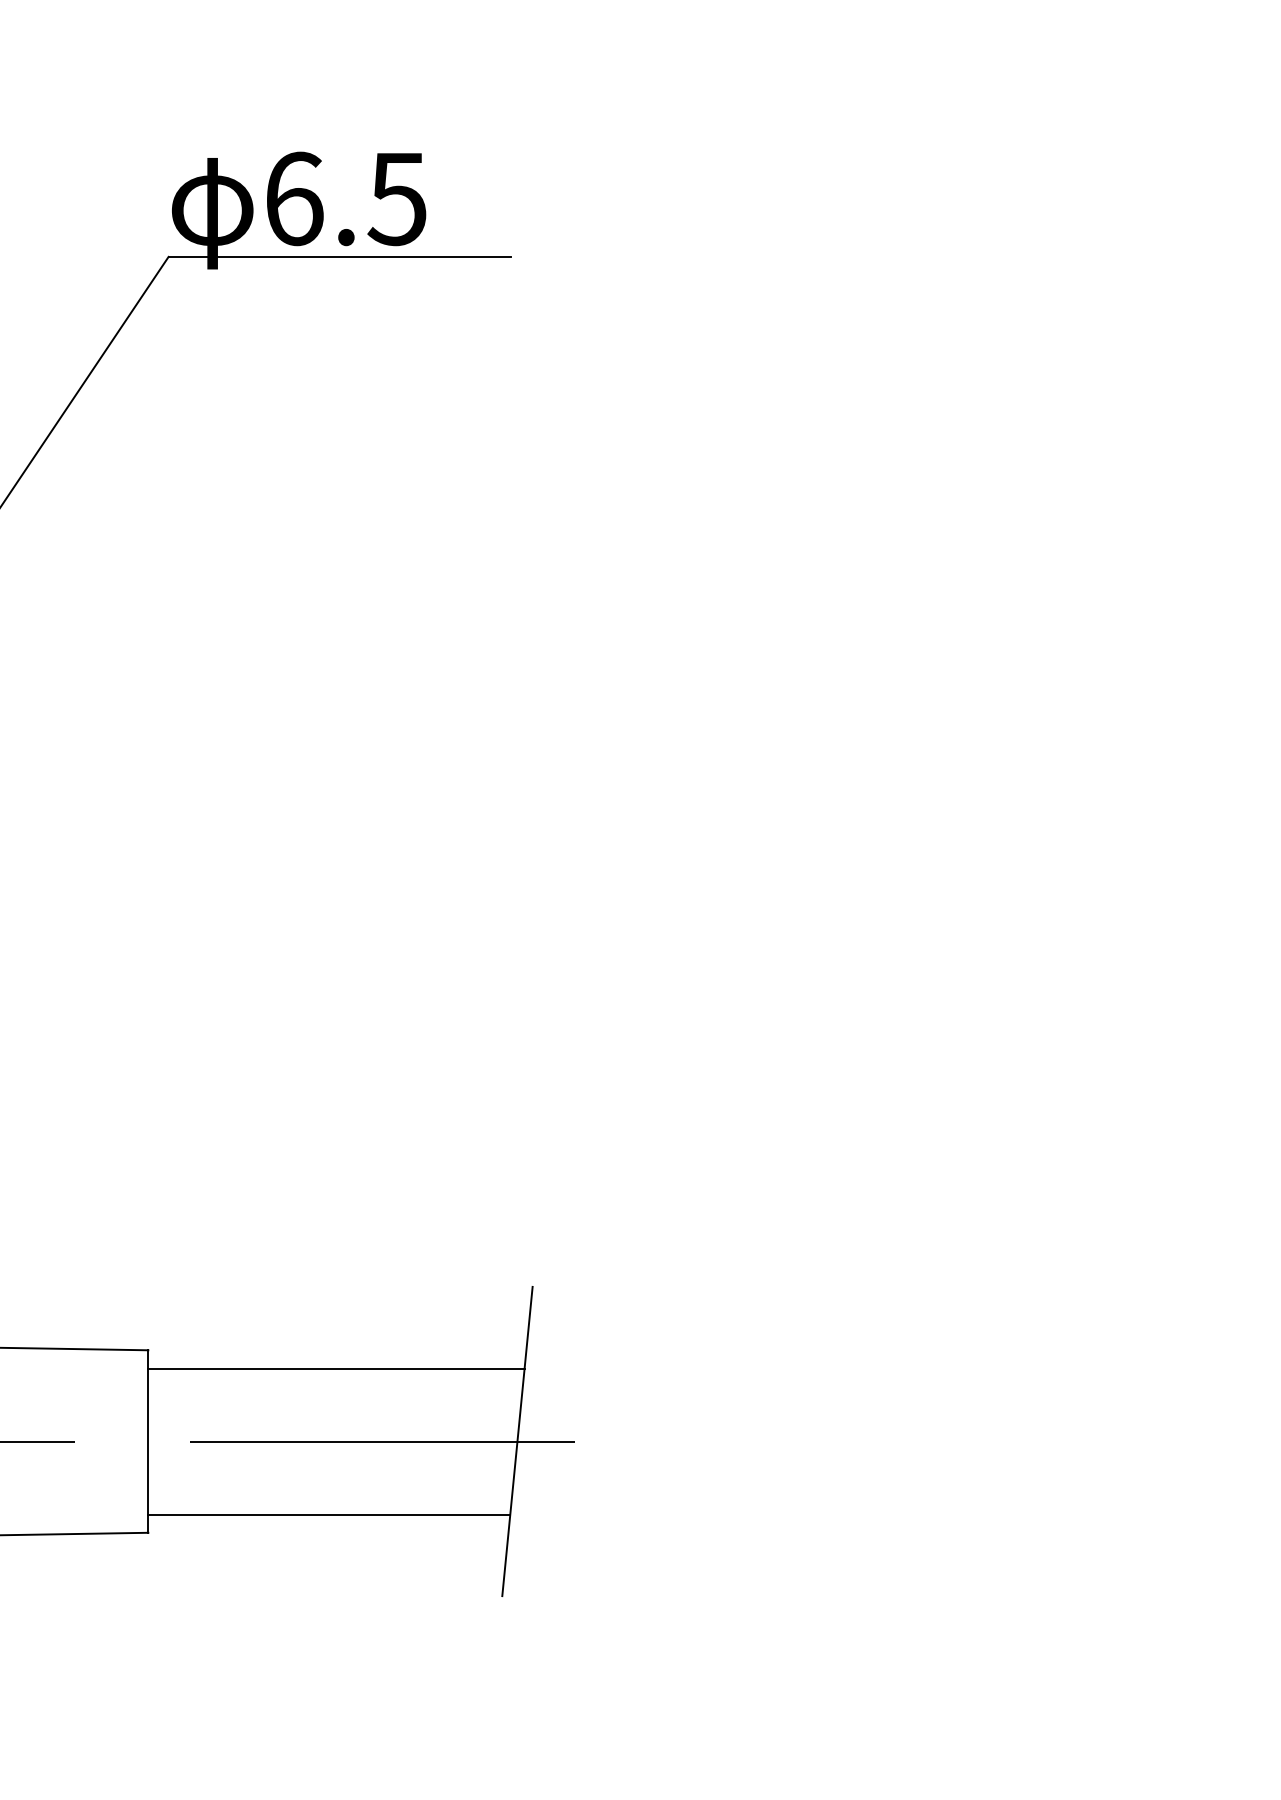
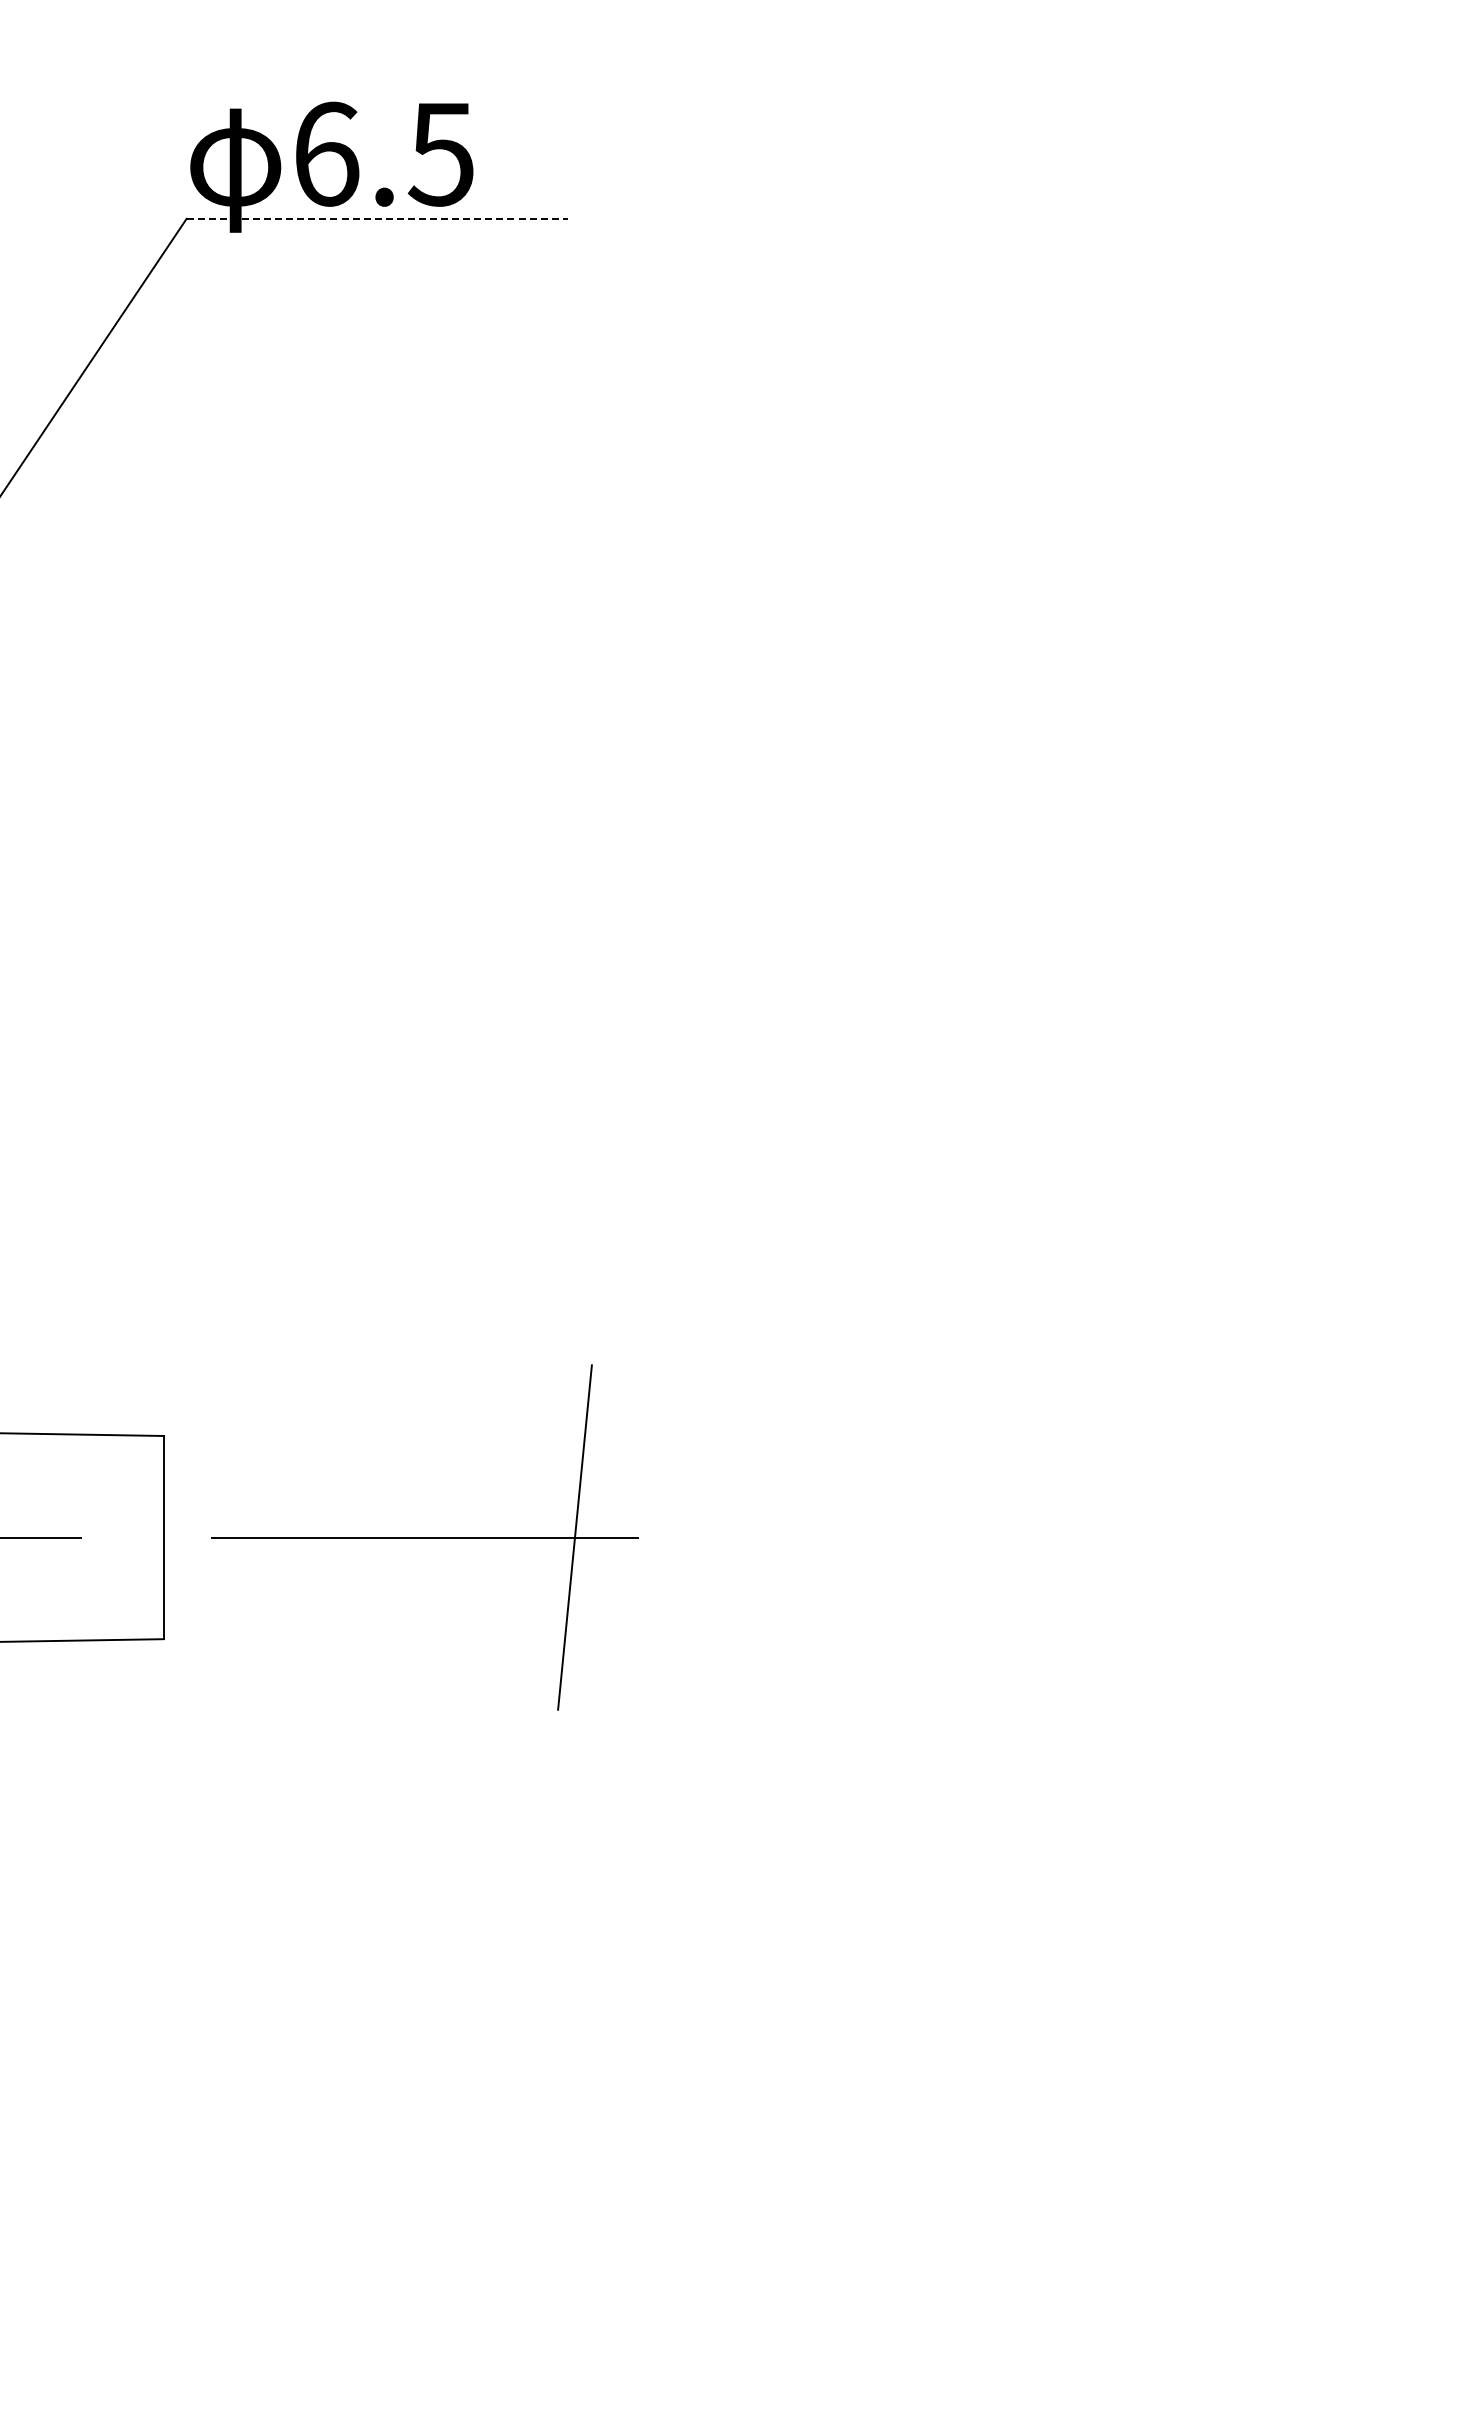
line: (340, 256) -> (377, 218), solid -> dashed
line: (336, 1368) -> (373, 1456), removed
line: (329, 1514) -> (365, 1618), removed

